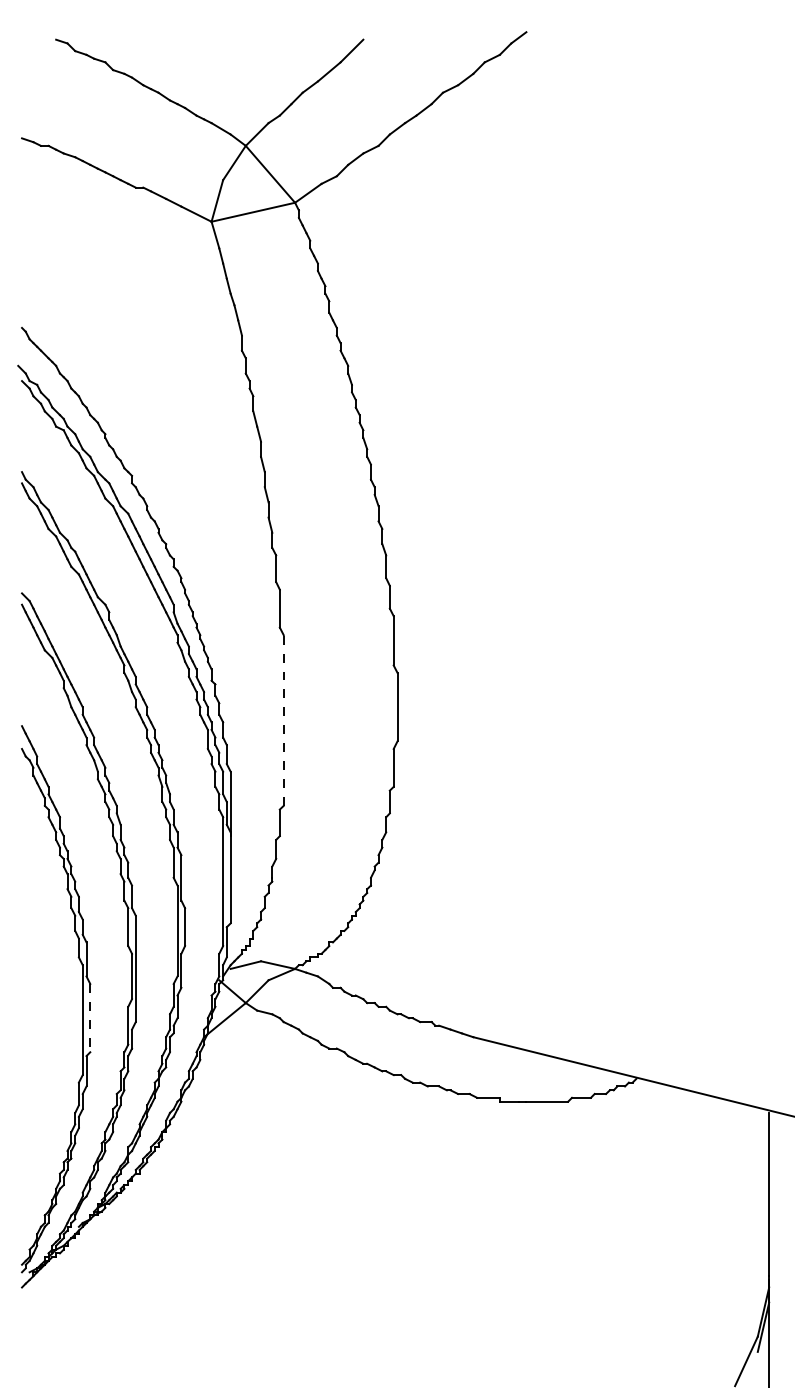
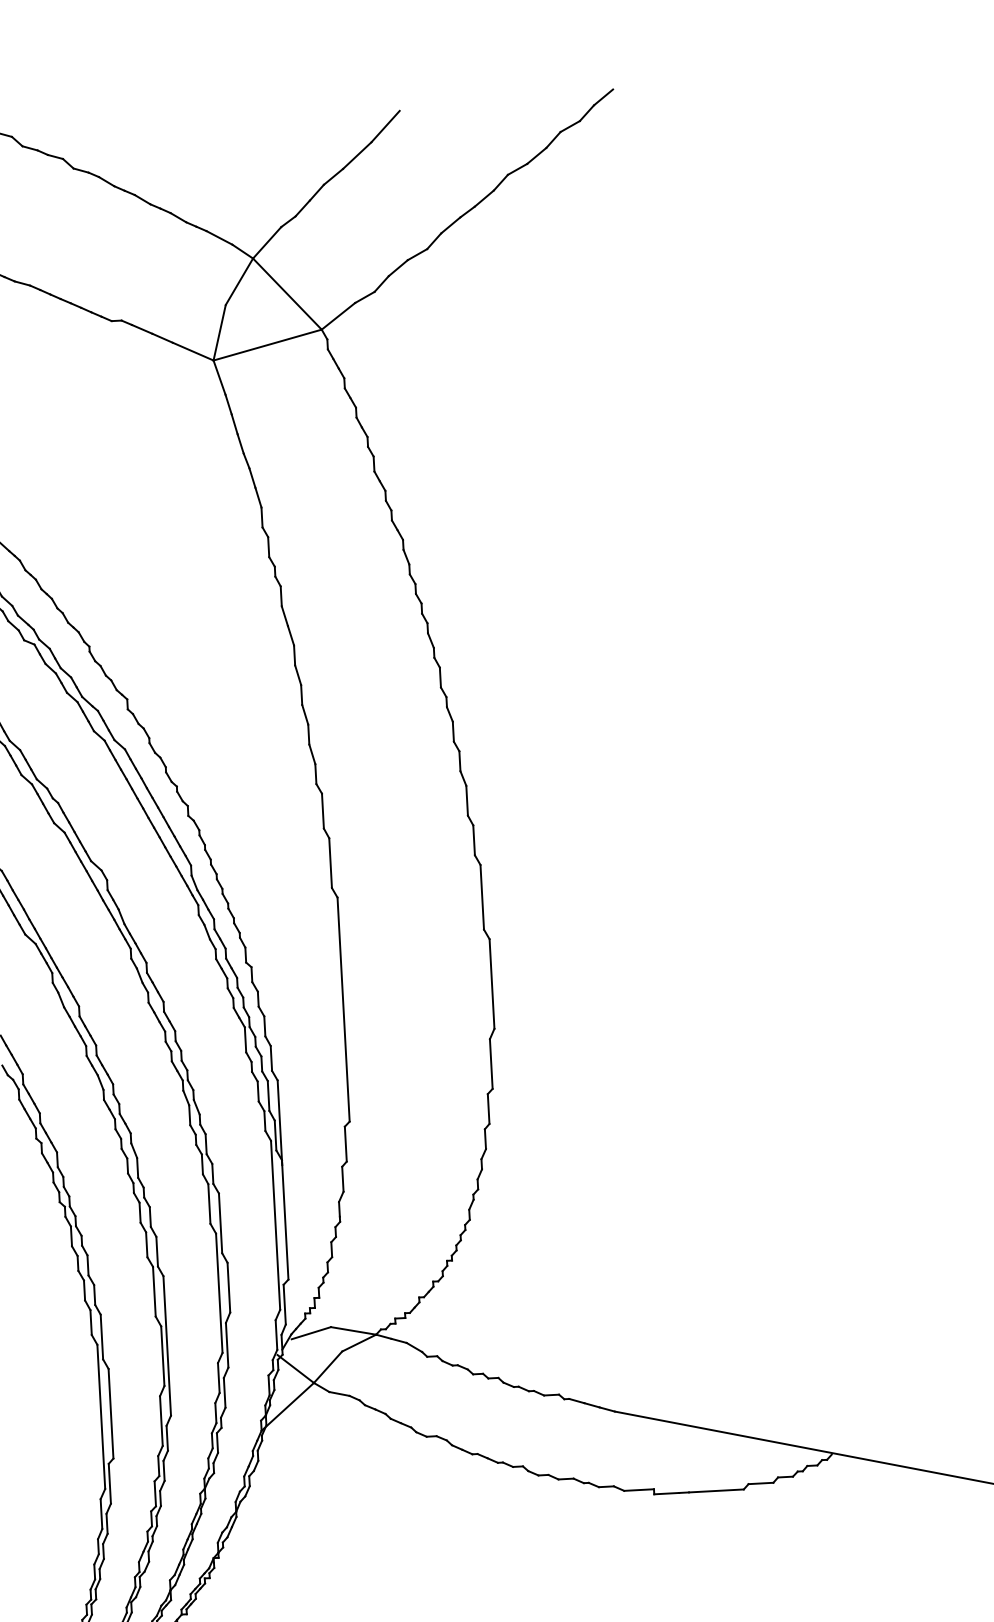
line: (283, 720) -> (343, 1009), dashed -> solid
line: (90, 1018) -> (111, 1414), dashed -> solid

